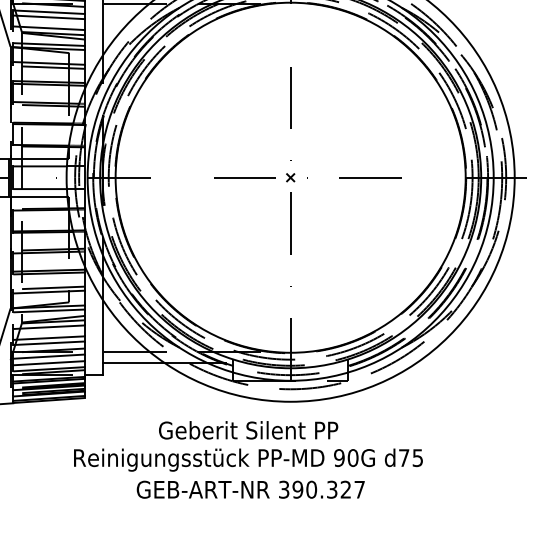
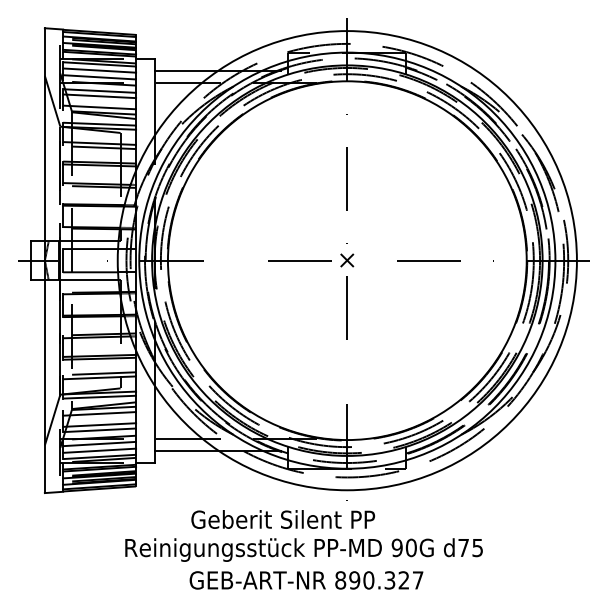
part: (290, 177) -> (347, 260), size x1.6
text: (248, 430) -> (283, 519), moved
text: (283, 489) -> (340, 580), 390.327 -> 890.327

